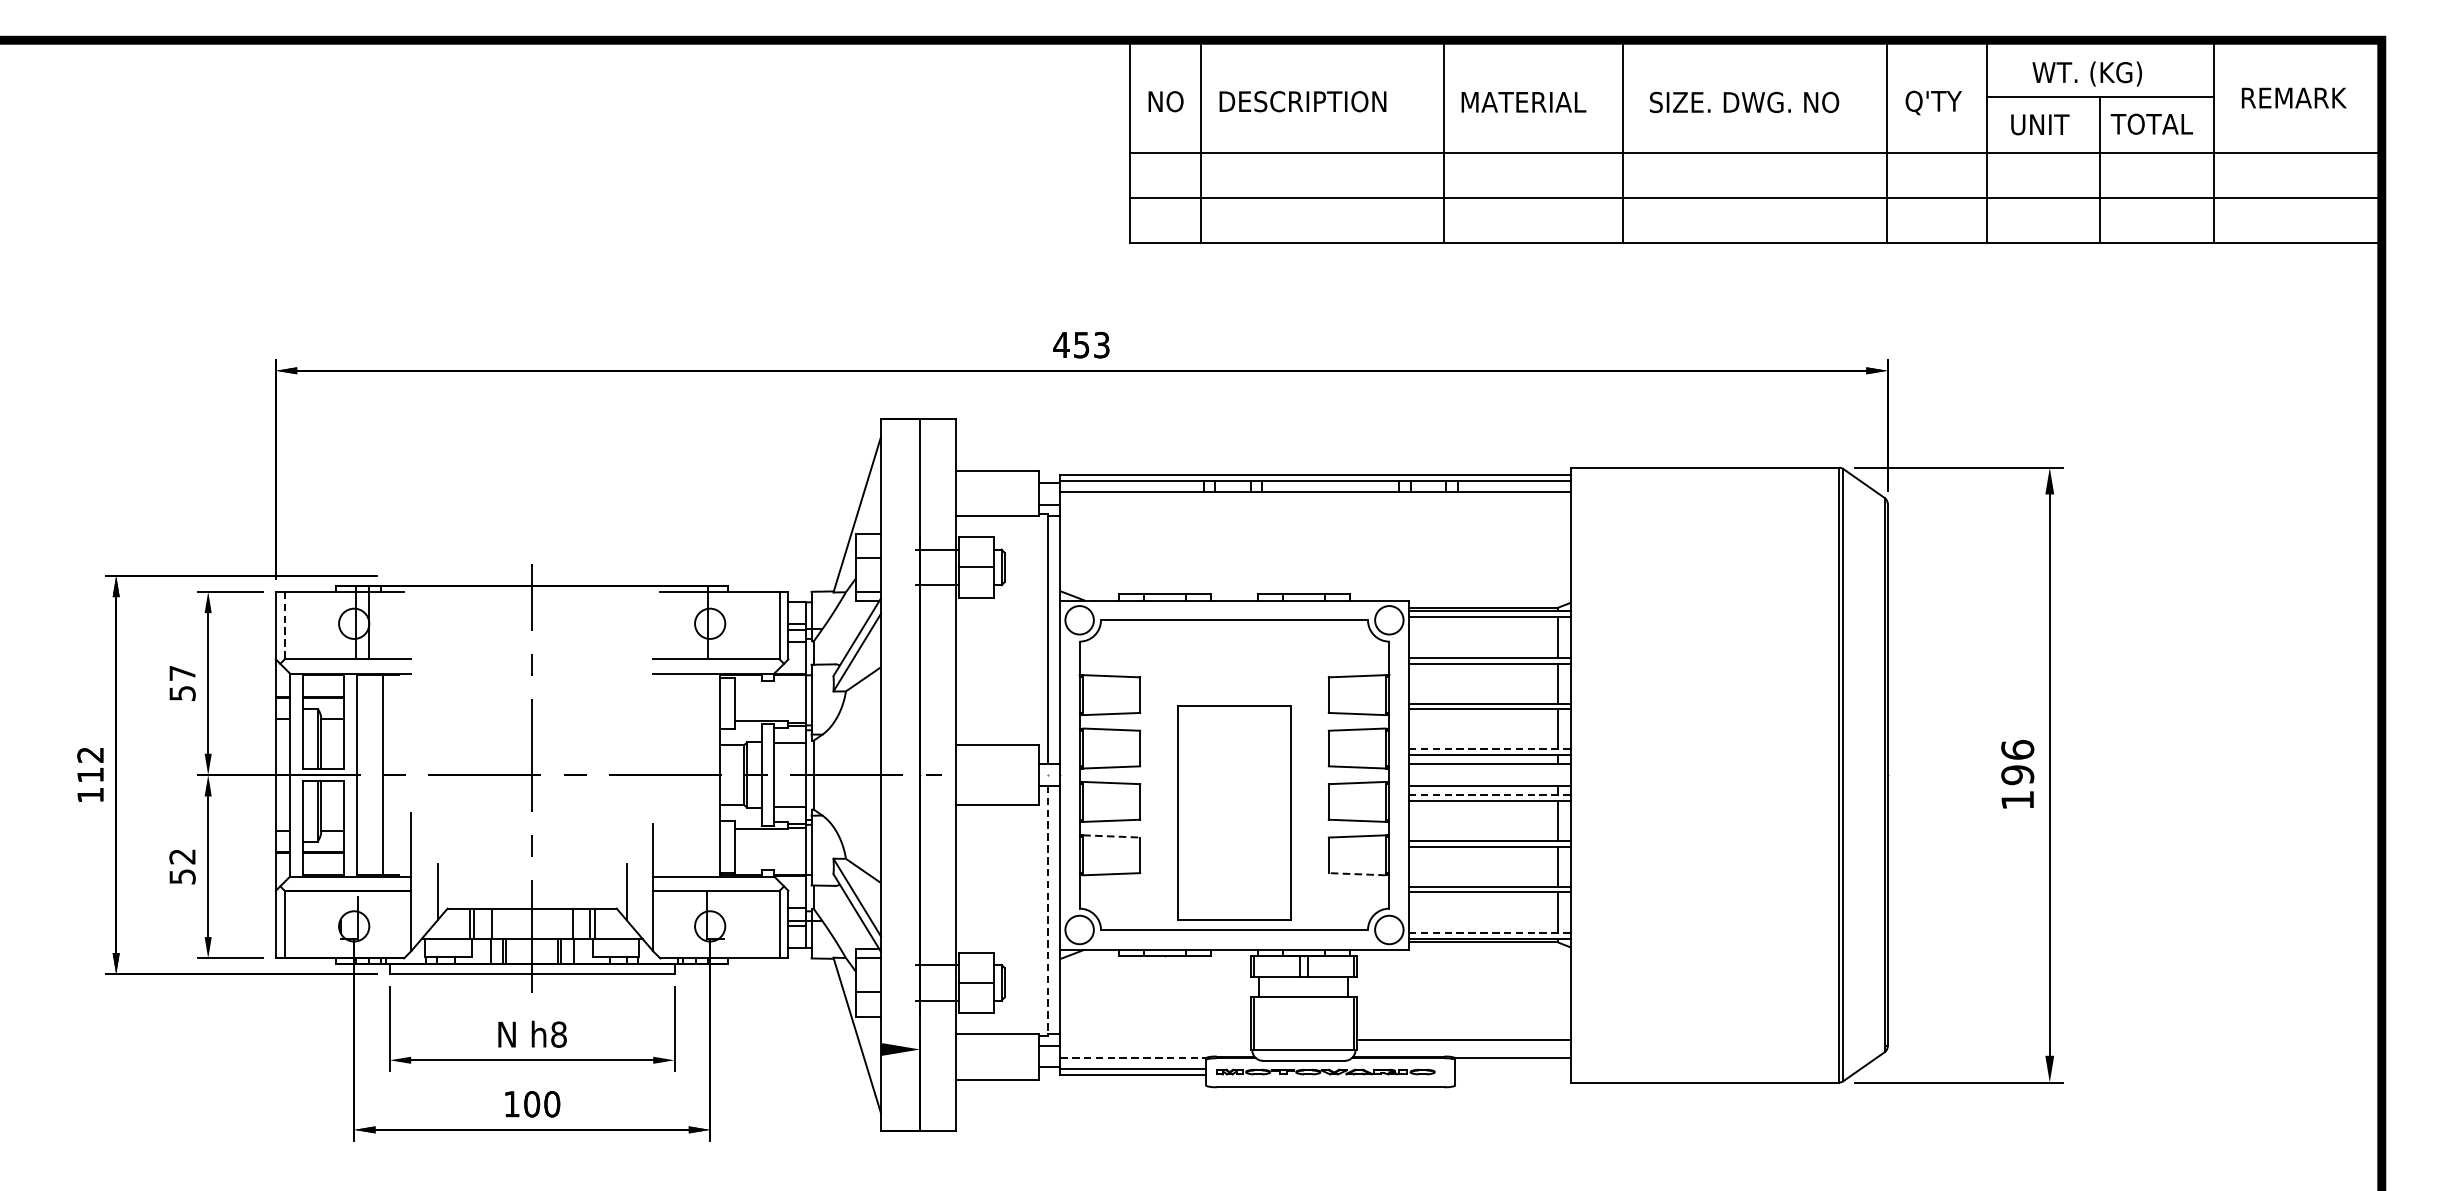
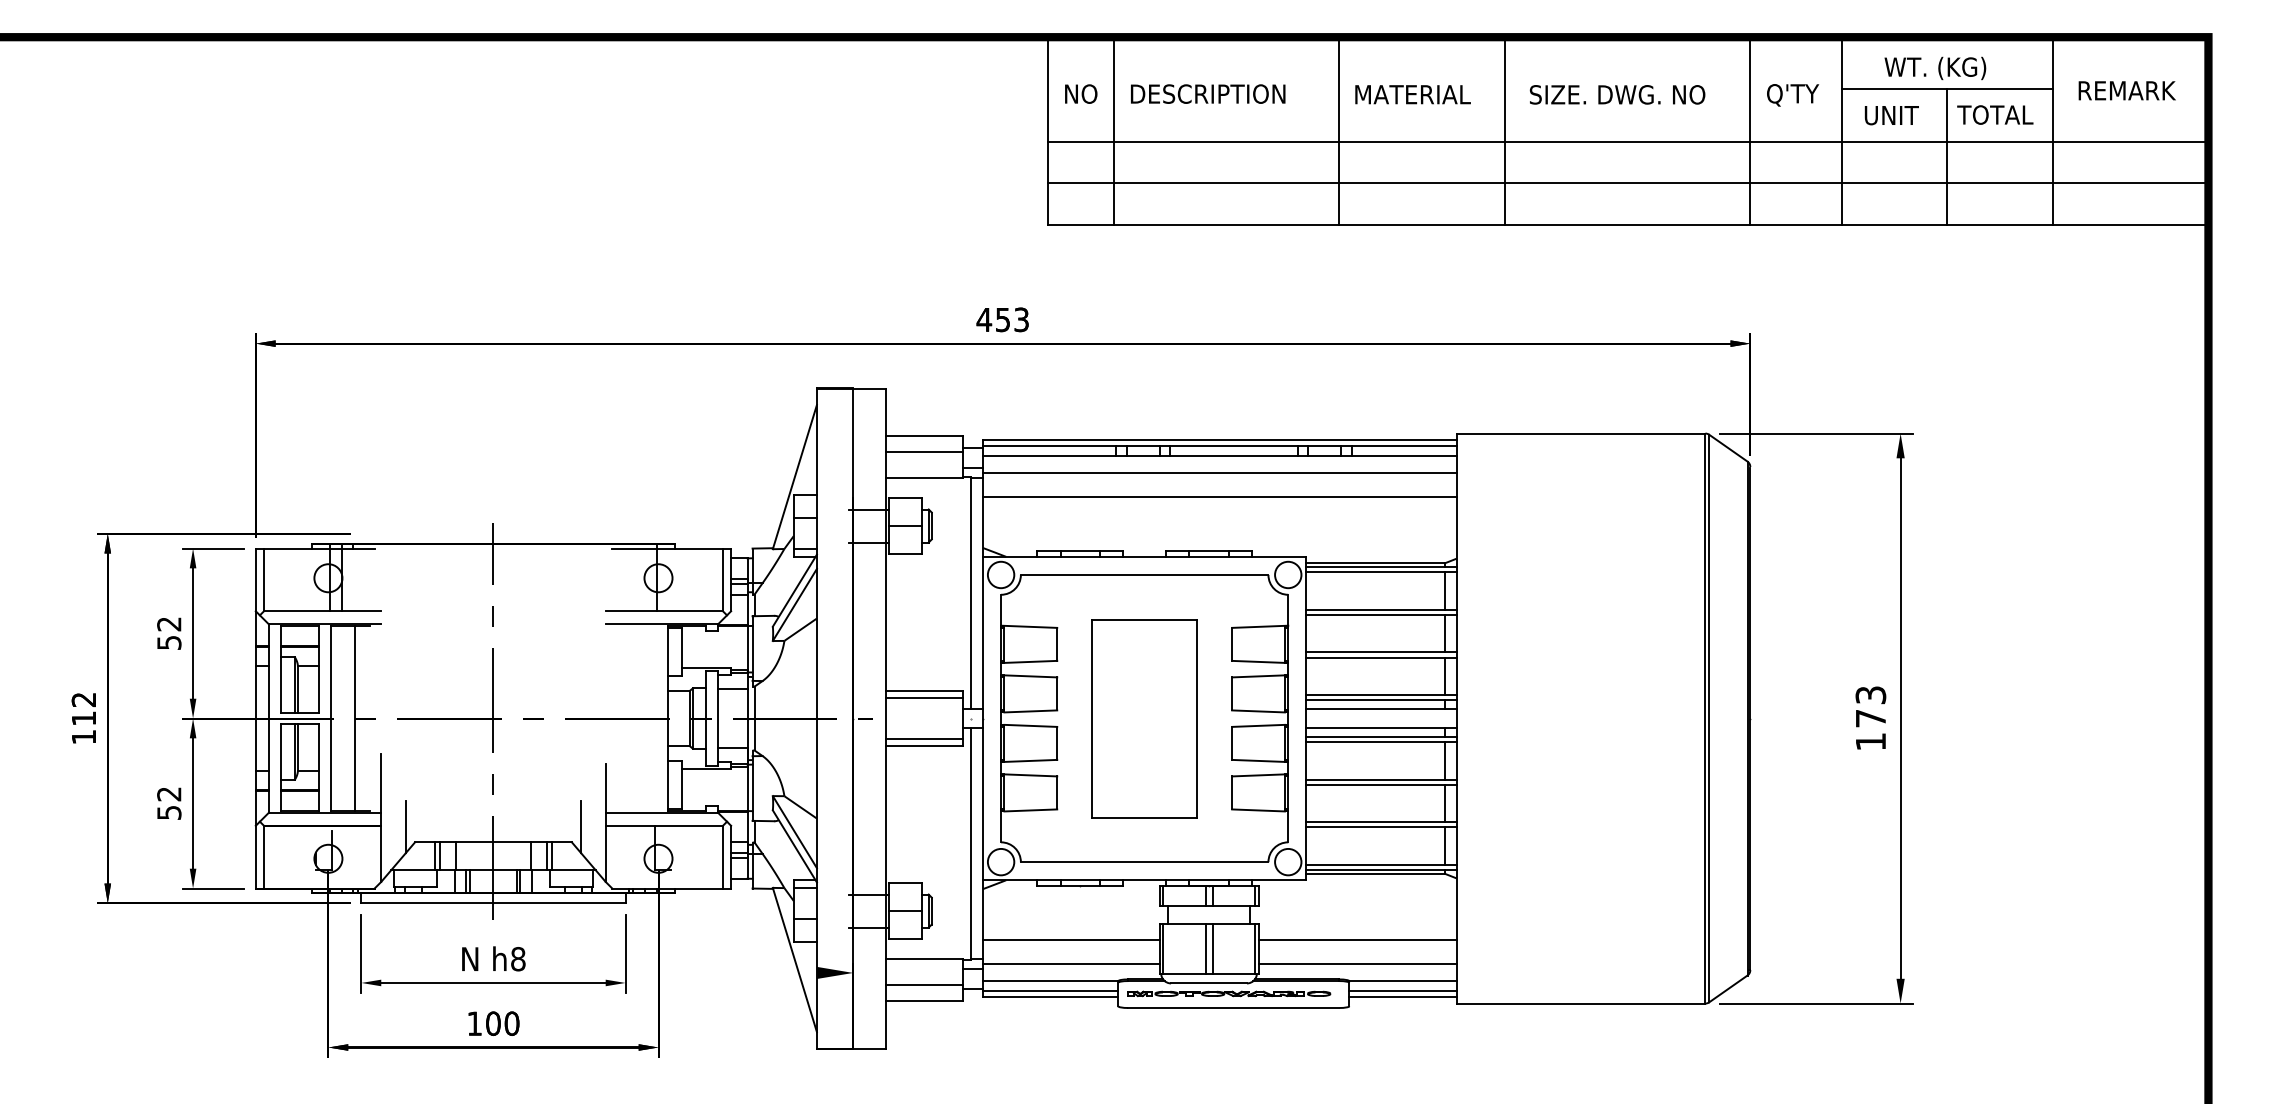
line: (997, 488) -> (924, 452), added
line: (1315, 509) -> (1219, 472), added
line: (1315, 535) -> (1219, 496), added
line: (285, 626) -> (264, 580), dashed -> solid
text: (182, 673) -> (169, 624), 57 -> 52
line: (1489, 749) -> (1381, 694), dashed -> solid
line: (997, 752) -> (924, 697), added
text: (2017, 762) -> (1870, 706), 196 -> 173
line: (1489, 795) -> (1381, 737), dashed -> solid
line: (997, 797) -> (924, 739), added
part: (1234, 812) -> (1144, 718), moved
line: (1112, 836) -> (1031, 775), dashed -> solid
line: (1357, 874) -> (1258, 810), dashed -> solid
line: (1047, 910) -> (971, 844), dashed -> solid
line: (1489, 933) -> (1381, 865), dashed -> solid
line: (1154, 1014) -> (1070, 940), added
line: (1464, 1014) -> (1357, 940), added
line: (1300, 1023) -> (1205, 948), added
line: (1307, 1023) -> (1212, 948), added
line: (1154, 1040) -> (1070, 964), added
line: (1132, 1057) -> (1050, 980), dashed -> solid
line: (997, 1061) -> (924, 984), added
line: (1512, 1069) -> (1402, 991), added
line: (1512, 1074) -> (1402, 996), added

